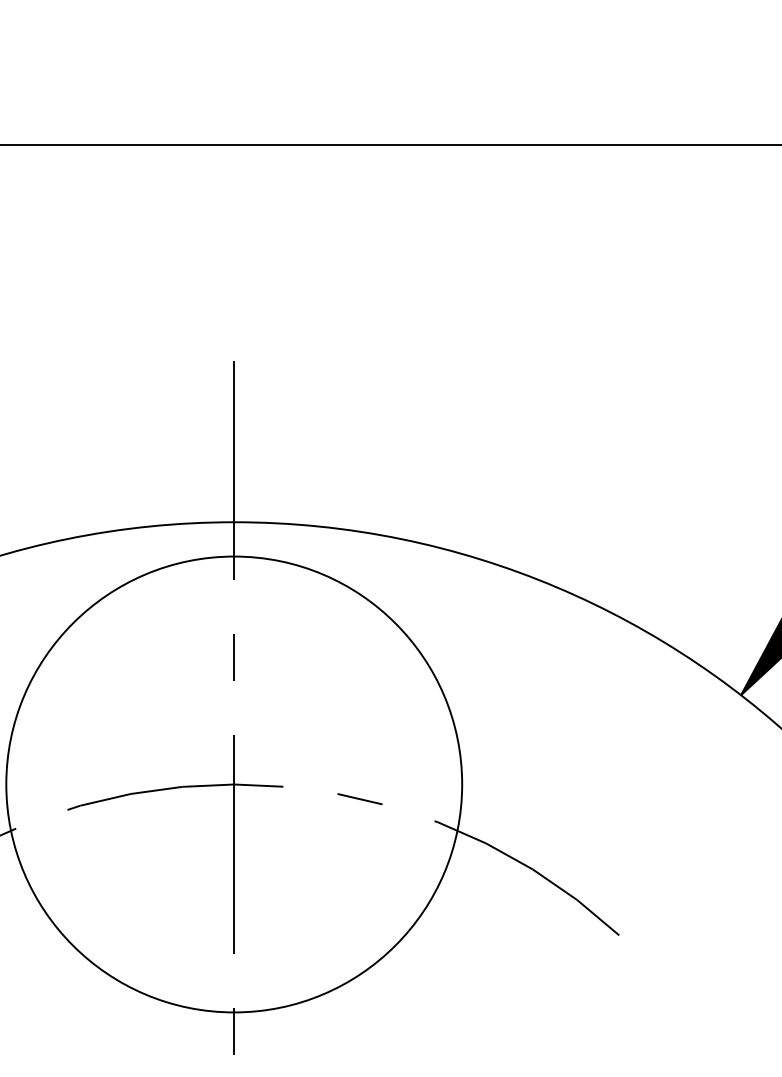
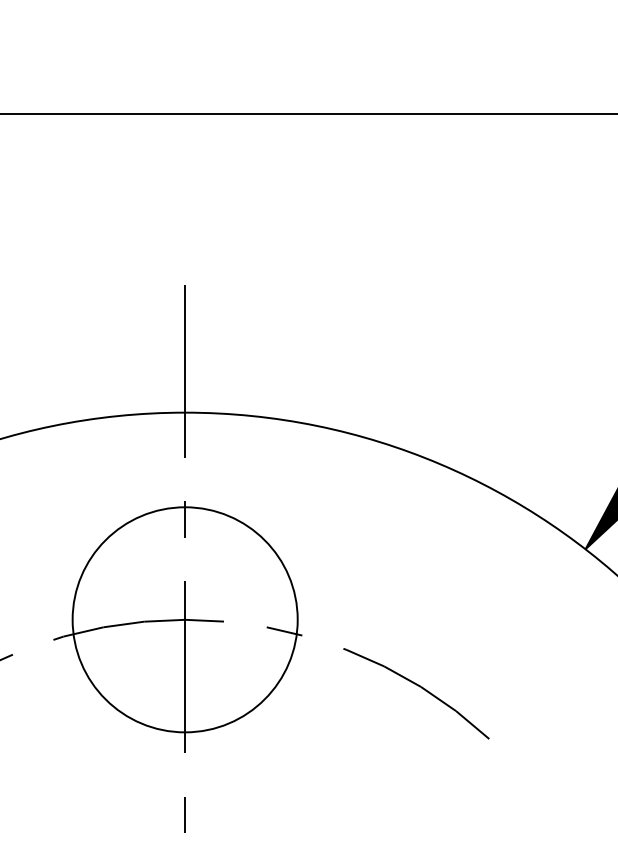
circle: (233, 784) -> (184, 619), size x0.62

